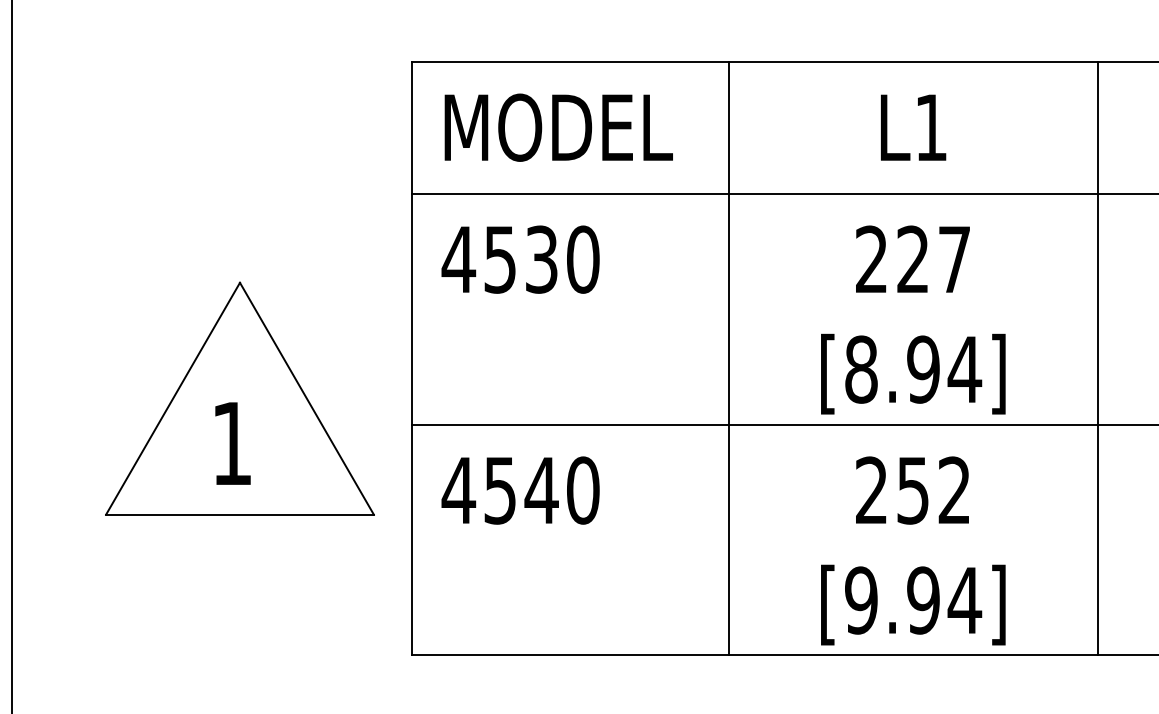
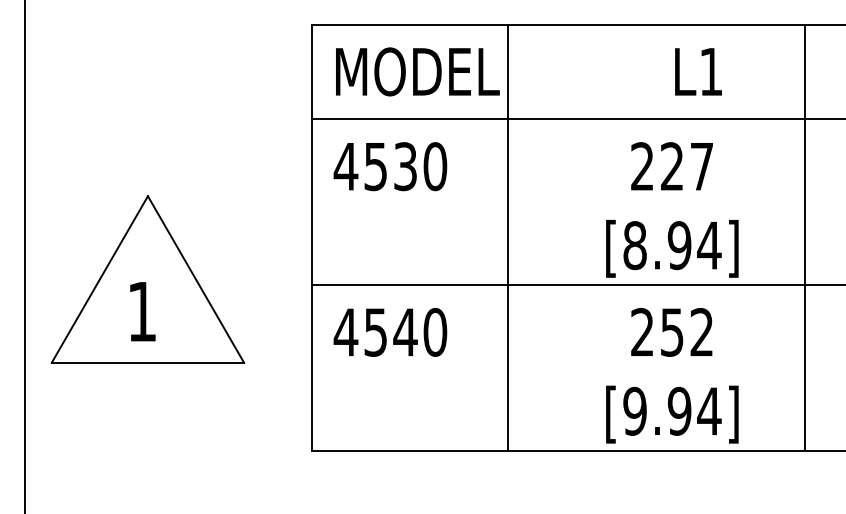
text: (913, 127) -> (698, 71), moved
line: (728, 358) -> (507, 237), moved
part: (239, 398) -> (147, 279), moved

